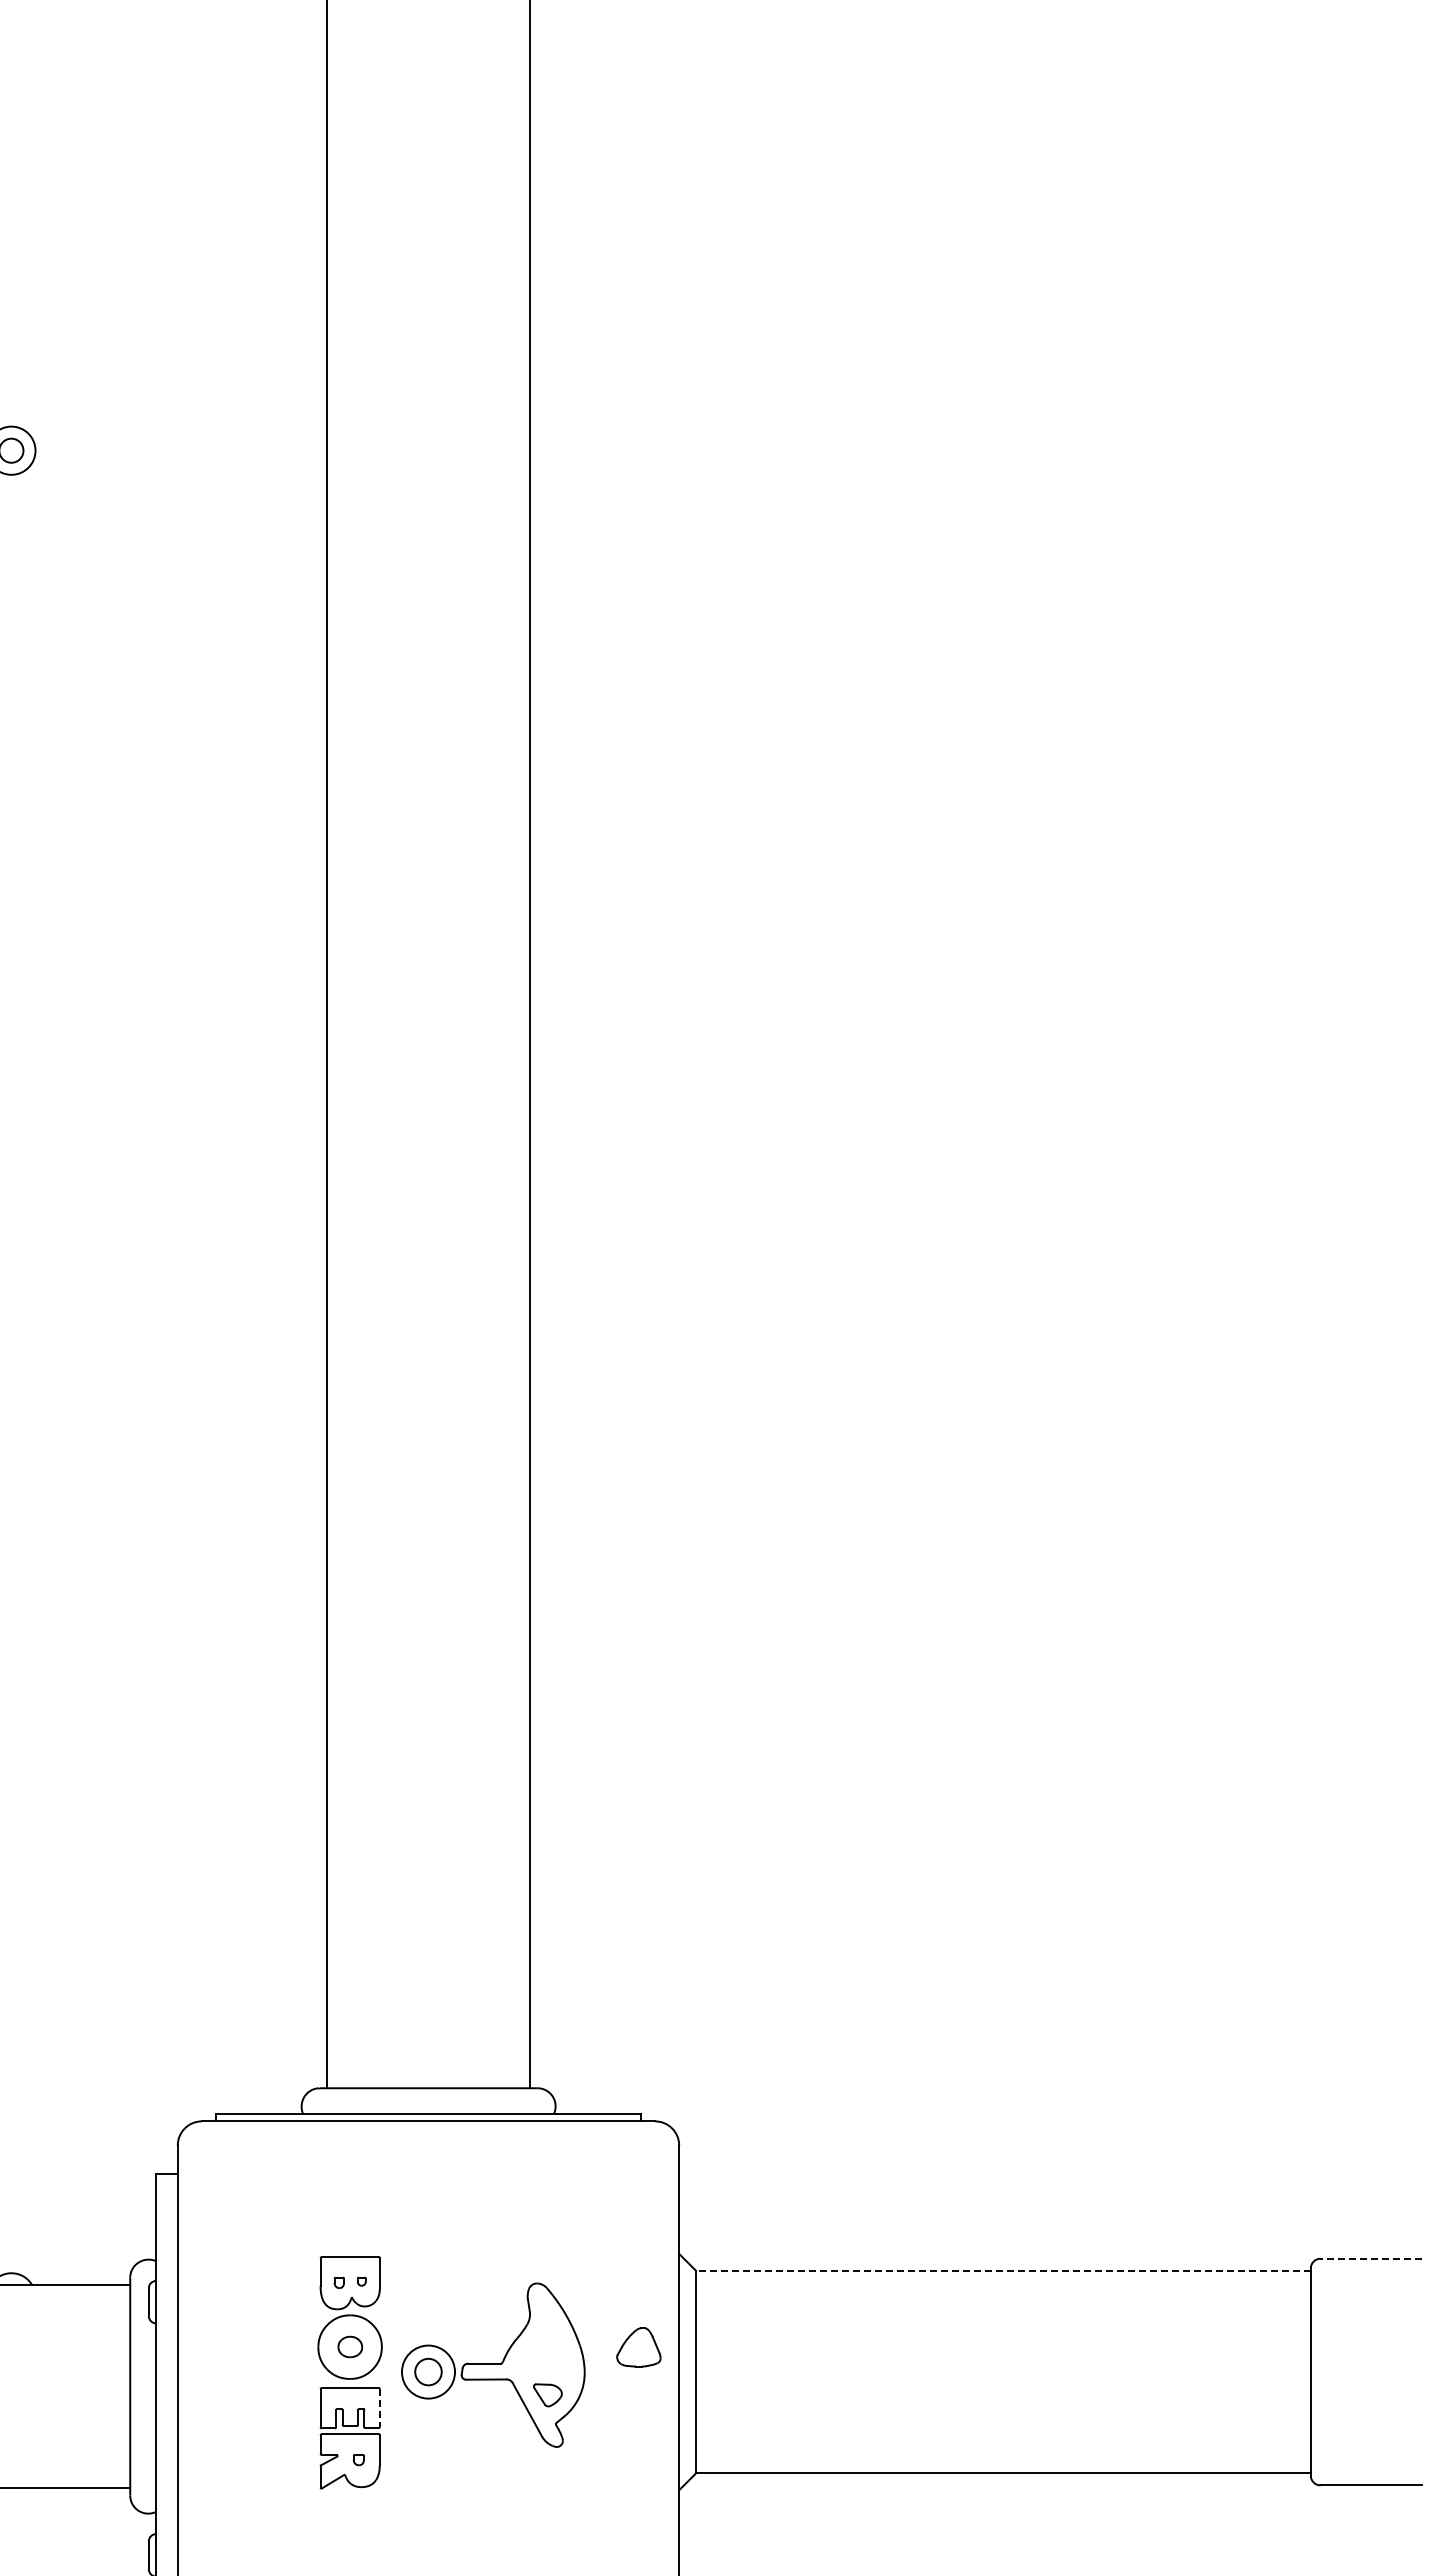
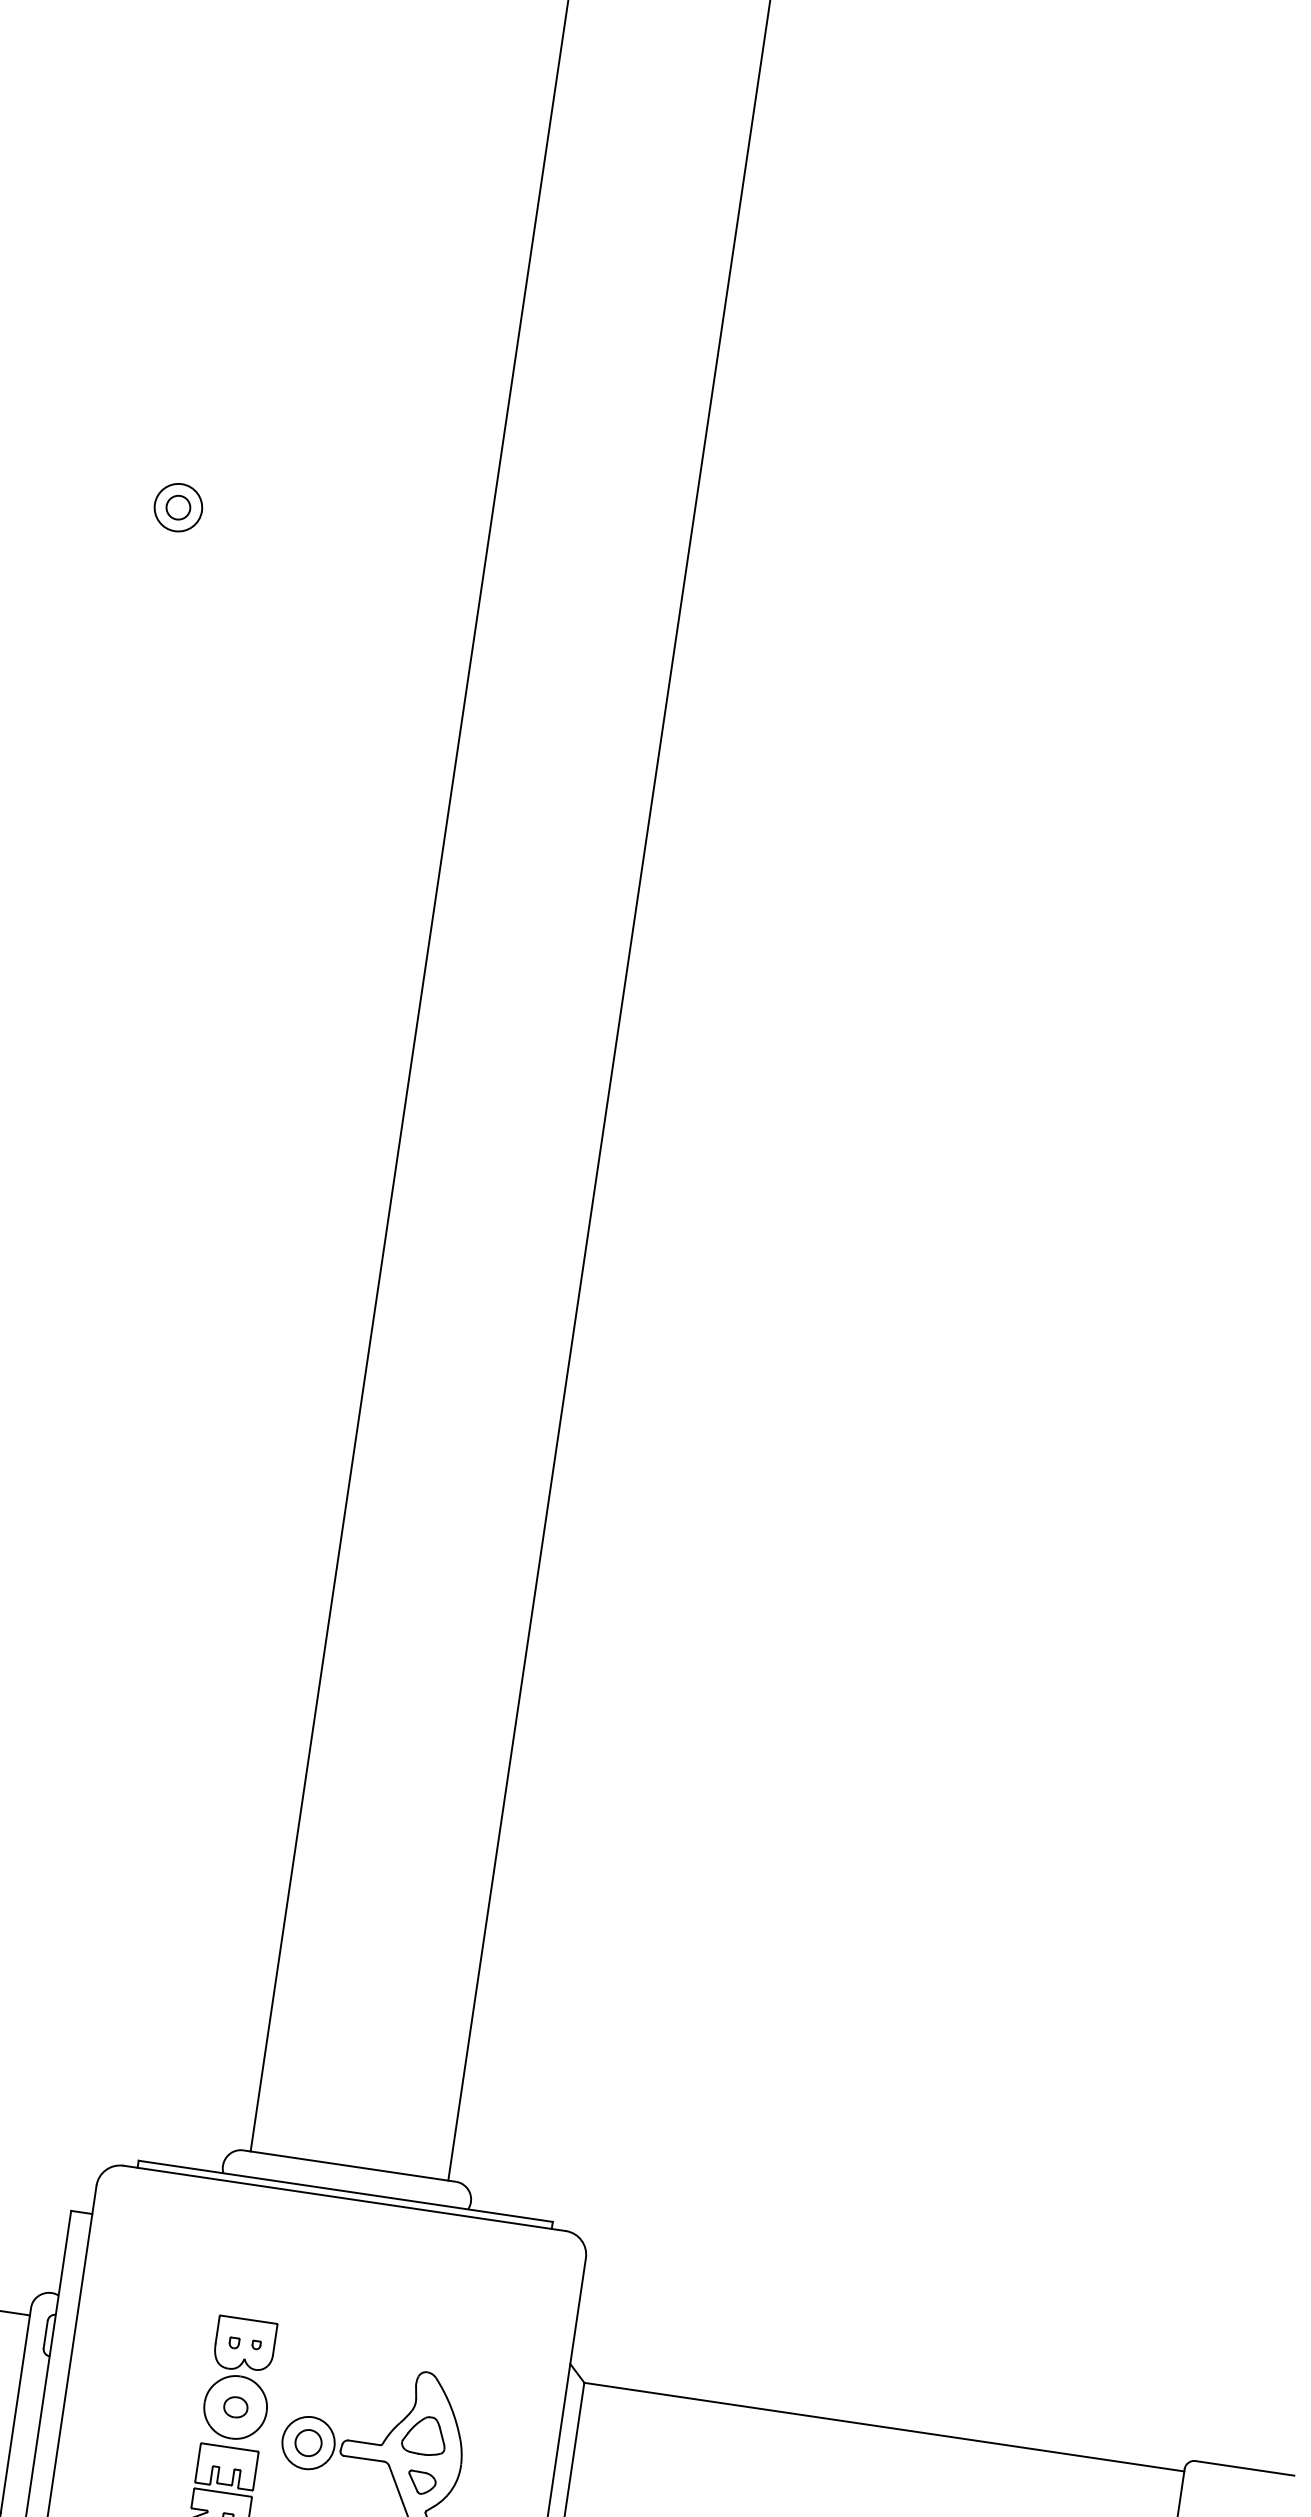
line: (1371, 2258) -> (1245, 2468), dashed -> solid
line: (1002, 2270) -> (883, 2426), dashed -> solid
part: (638, 2347) -> (424, 2435), moved
line: (379, 2408) -> (255, 2471), dashed -> solid

